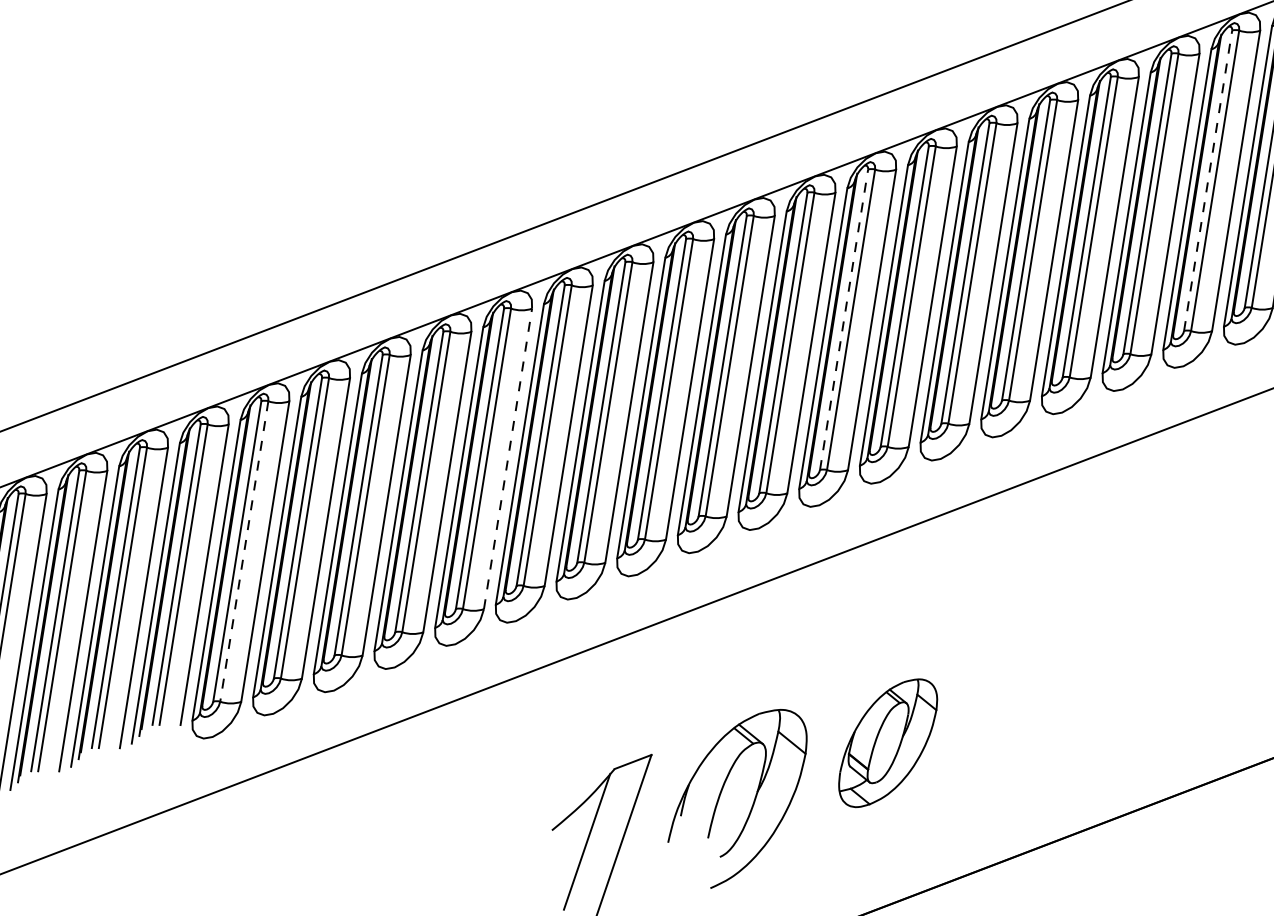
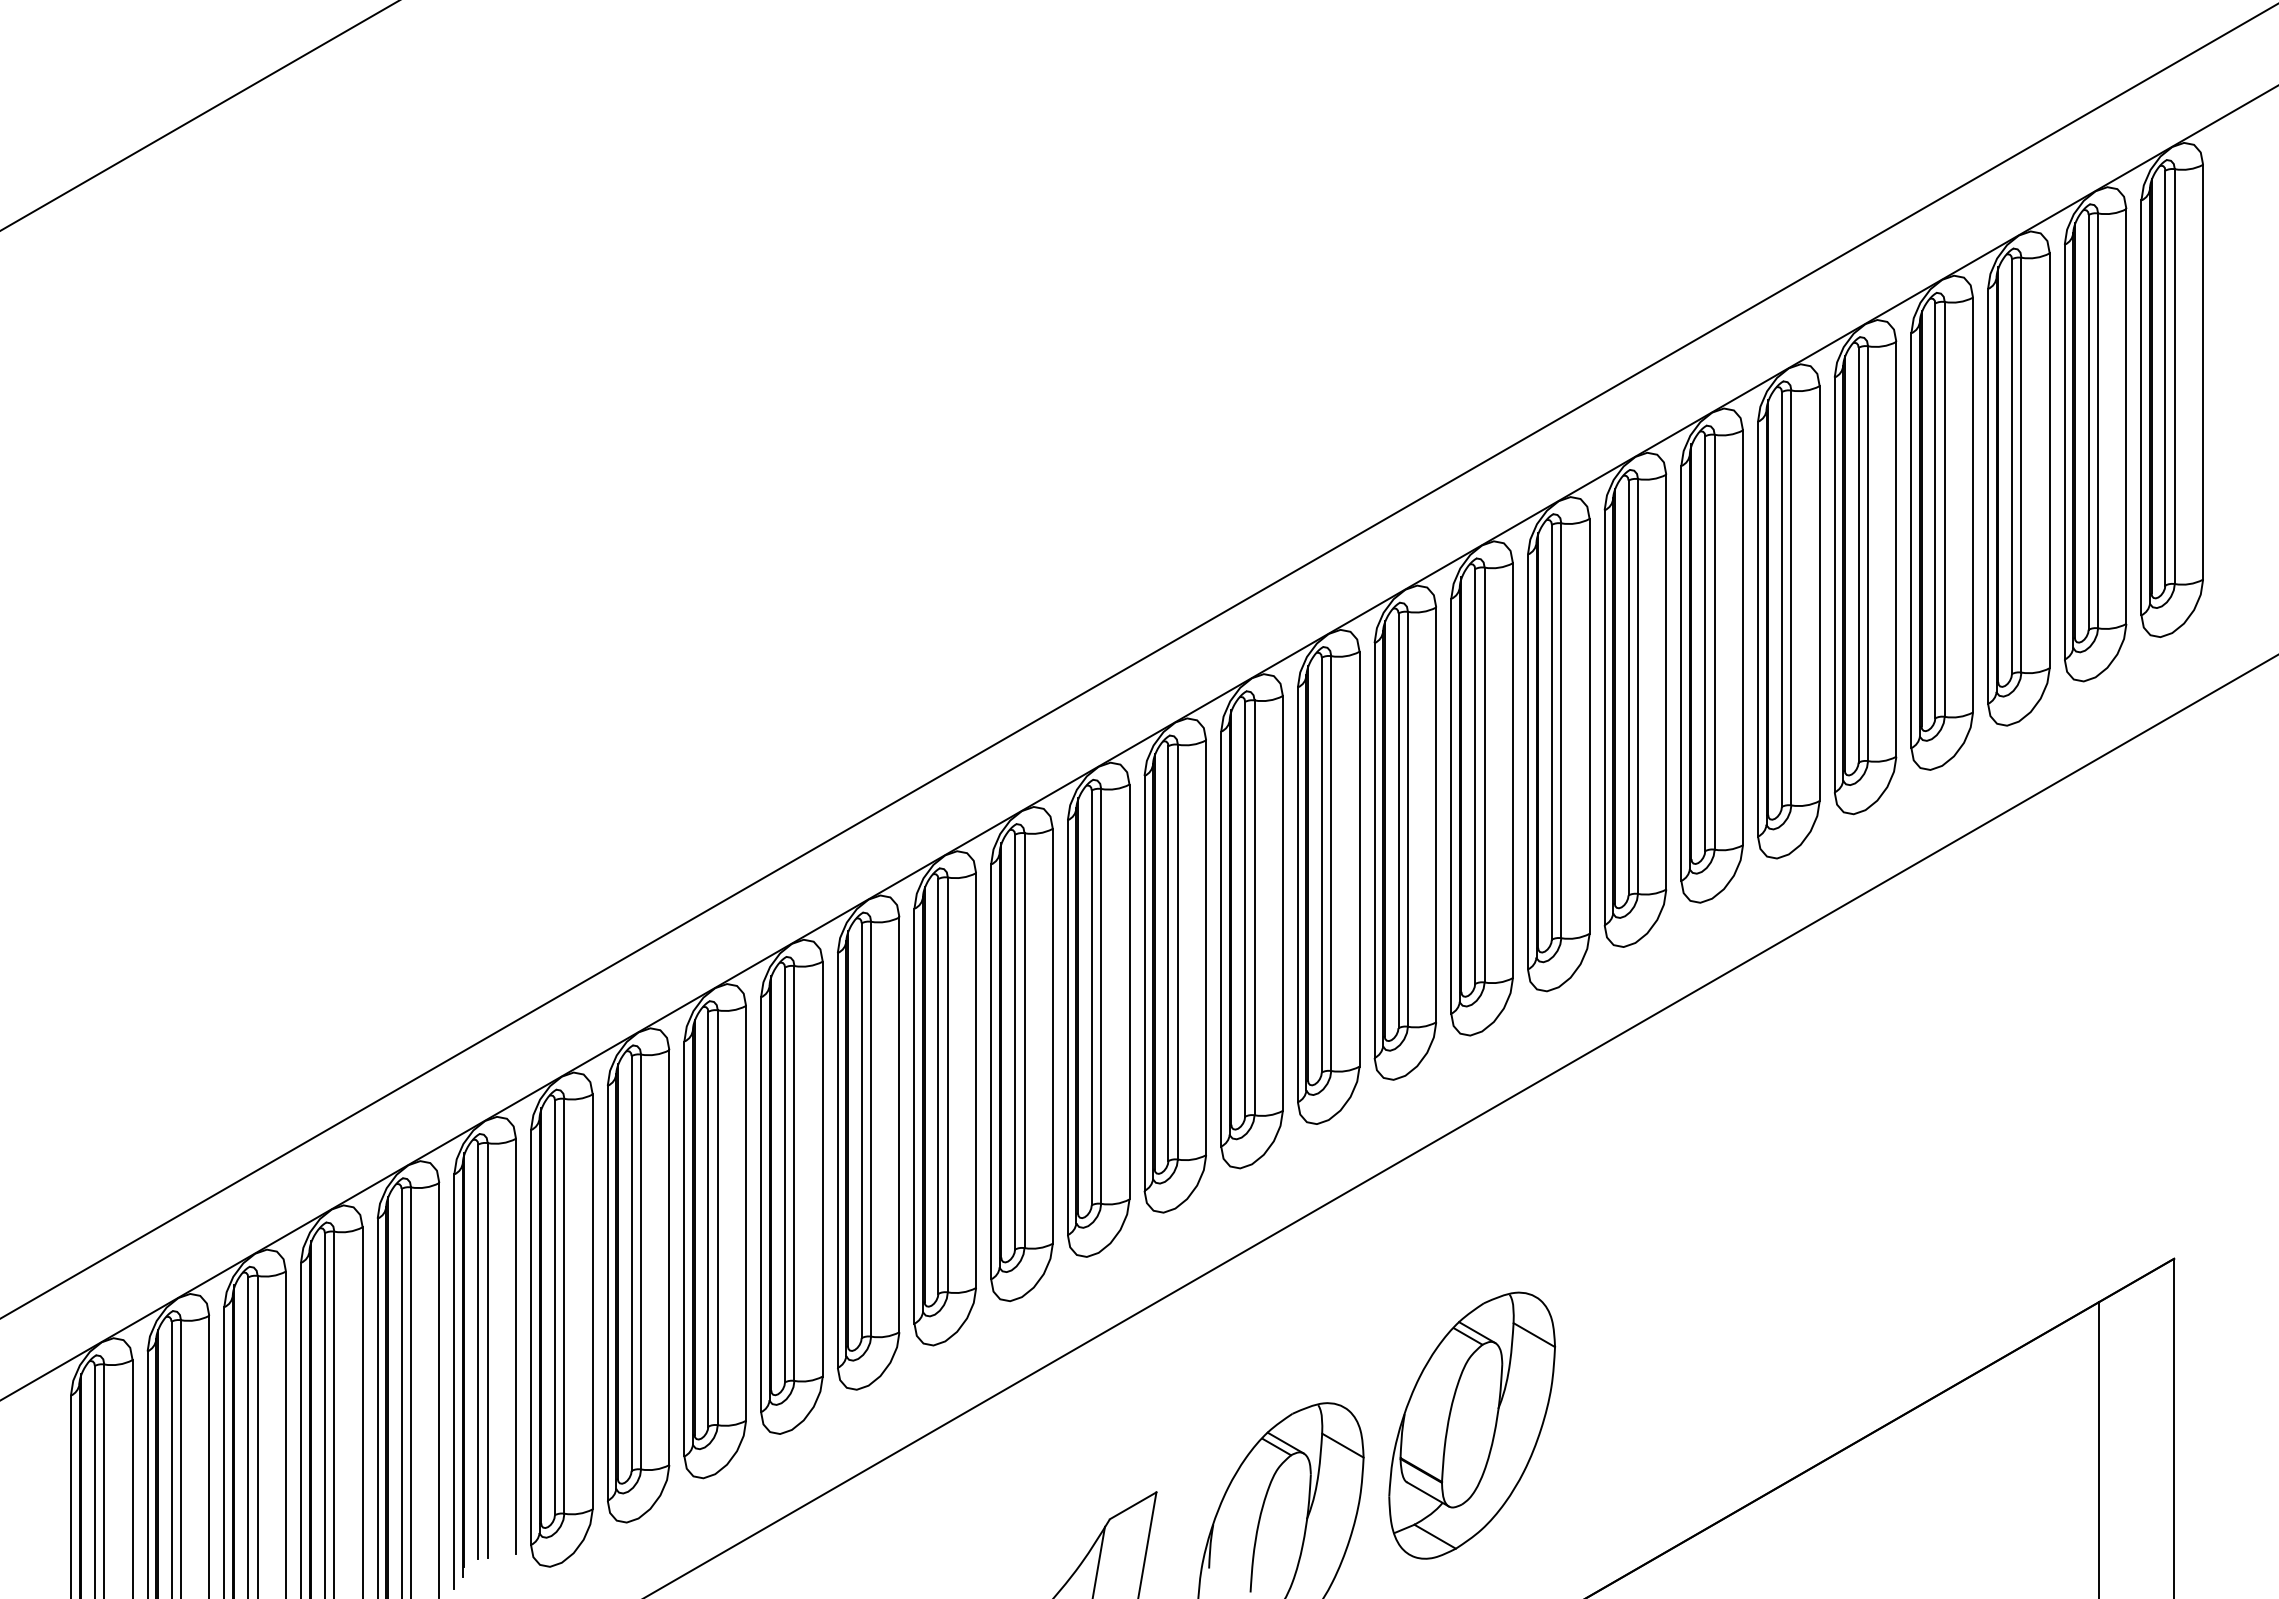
line: (1207, 180) -> (1781, 598), dashed -> solid
line: (843, 319) -> (1321, 864), dashed -> solid
line: (508, 458) -> (899, 1124), dashed -> solid
line: (244, 551) -> (564, 1306), dashed -> solid
part: (888, 743) -> (1472, 1425), size x1.43

